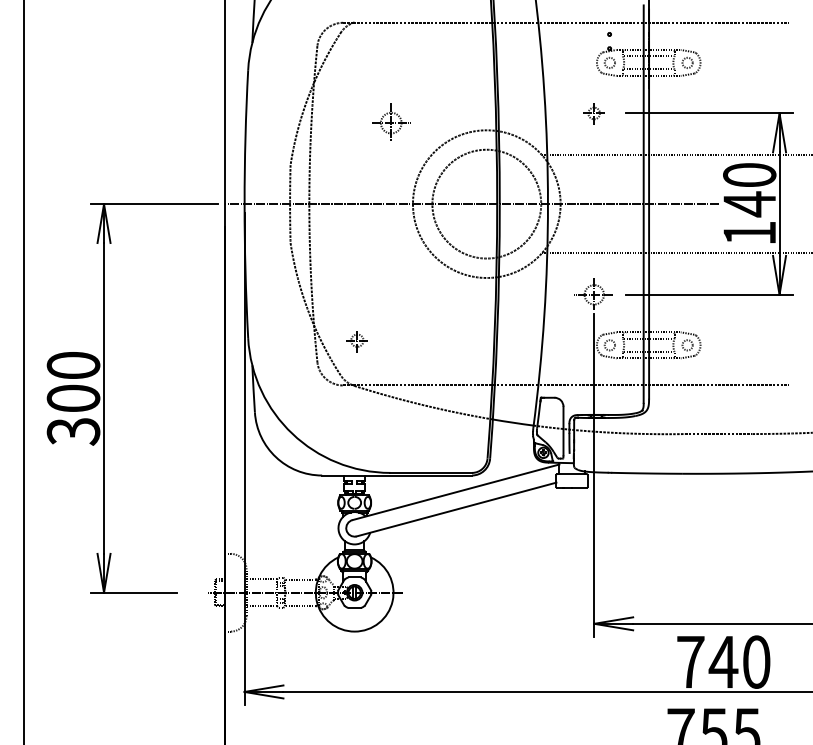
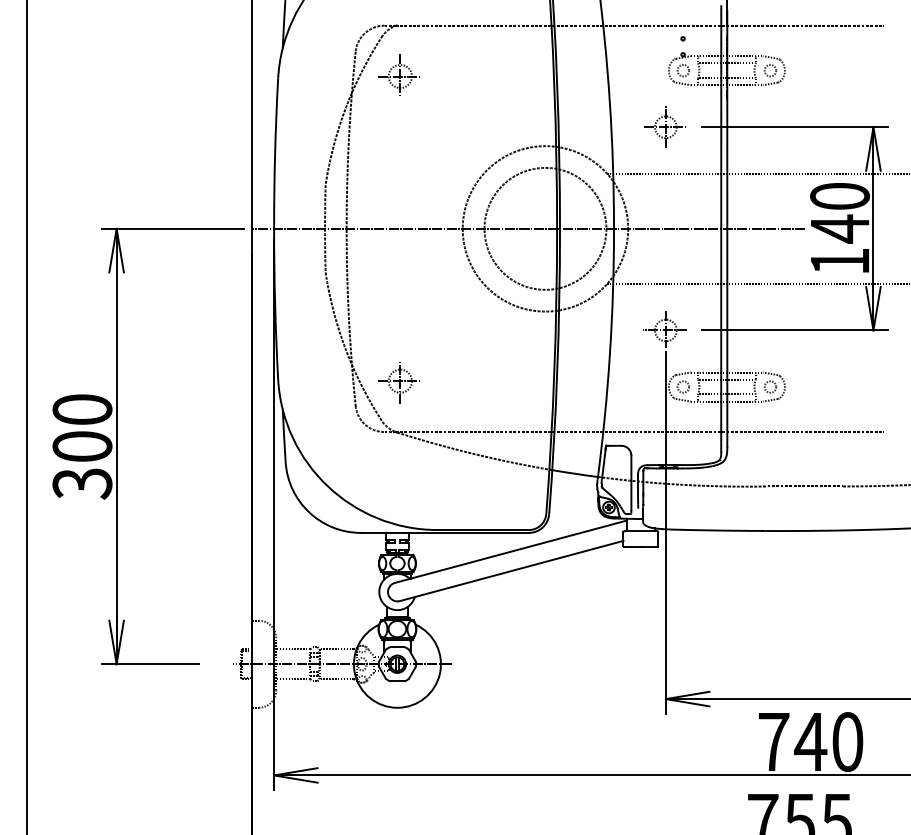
part: (593, 113) -> (665, 127), size x1.67
part: (391, 121) -> (400, 74), moved
part: (357, 341) -> (400, 382), size x1.67

